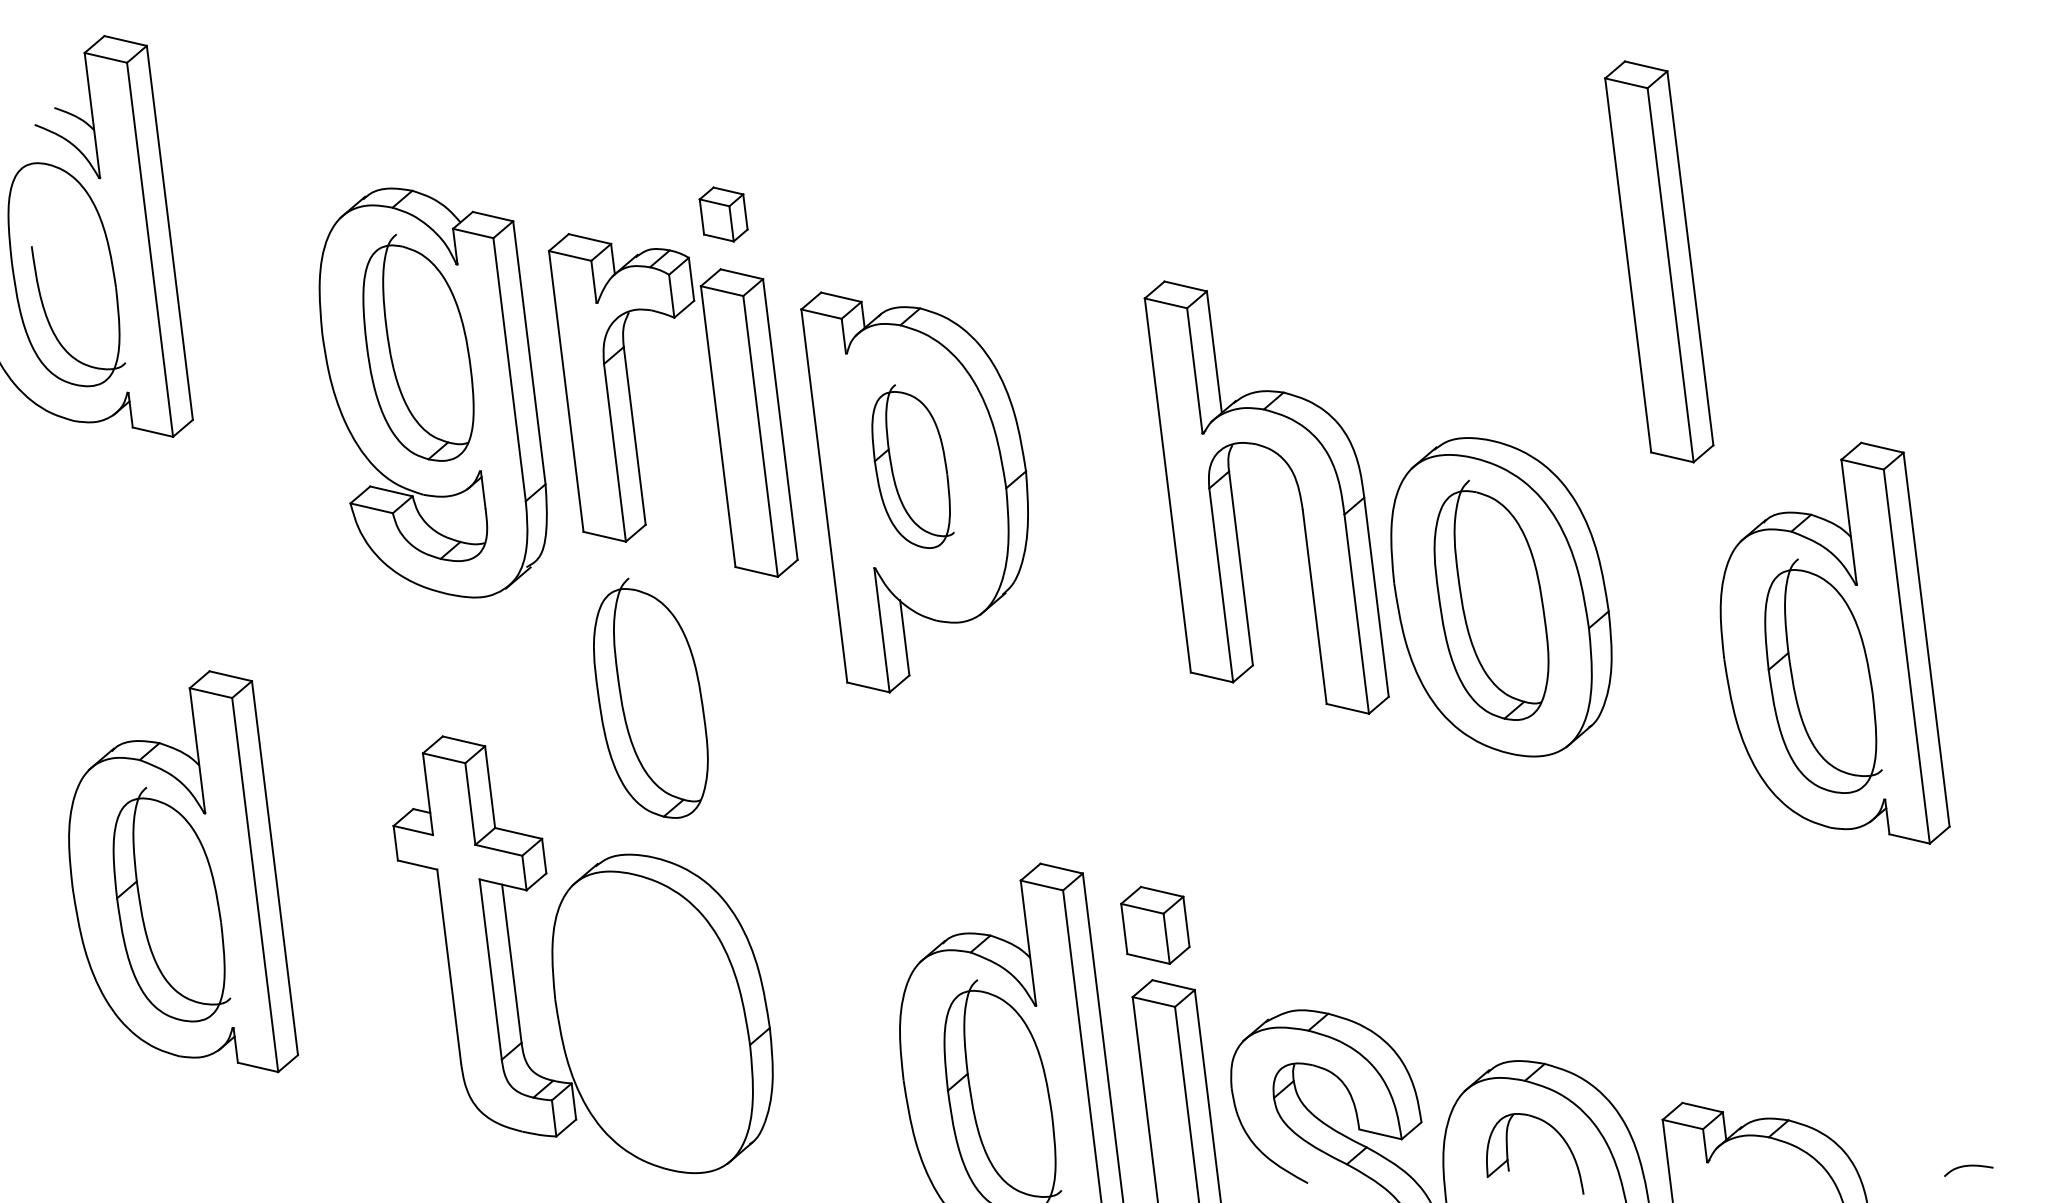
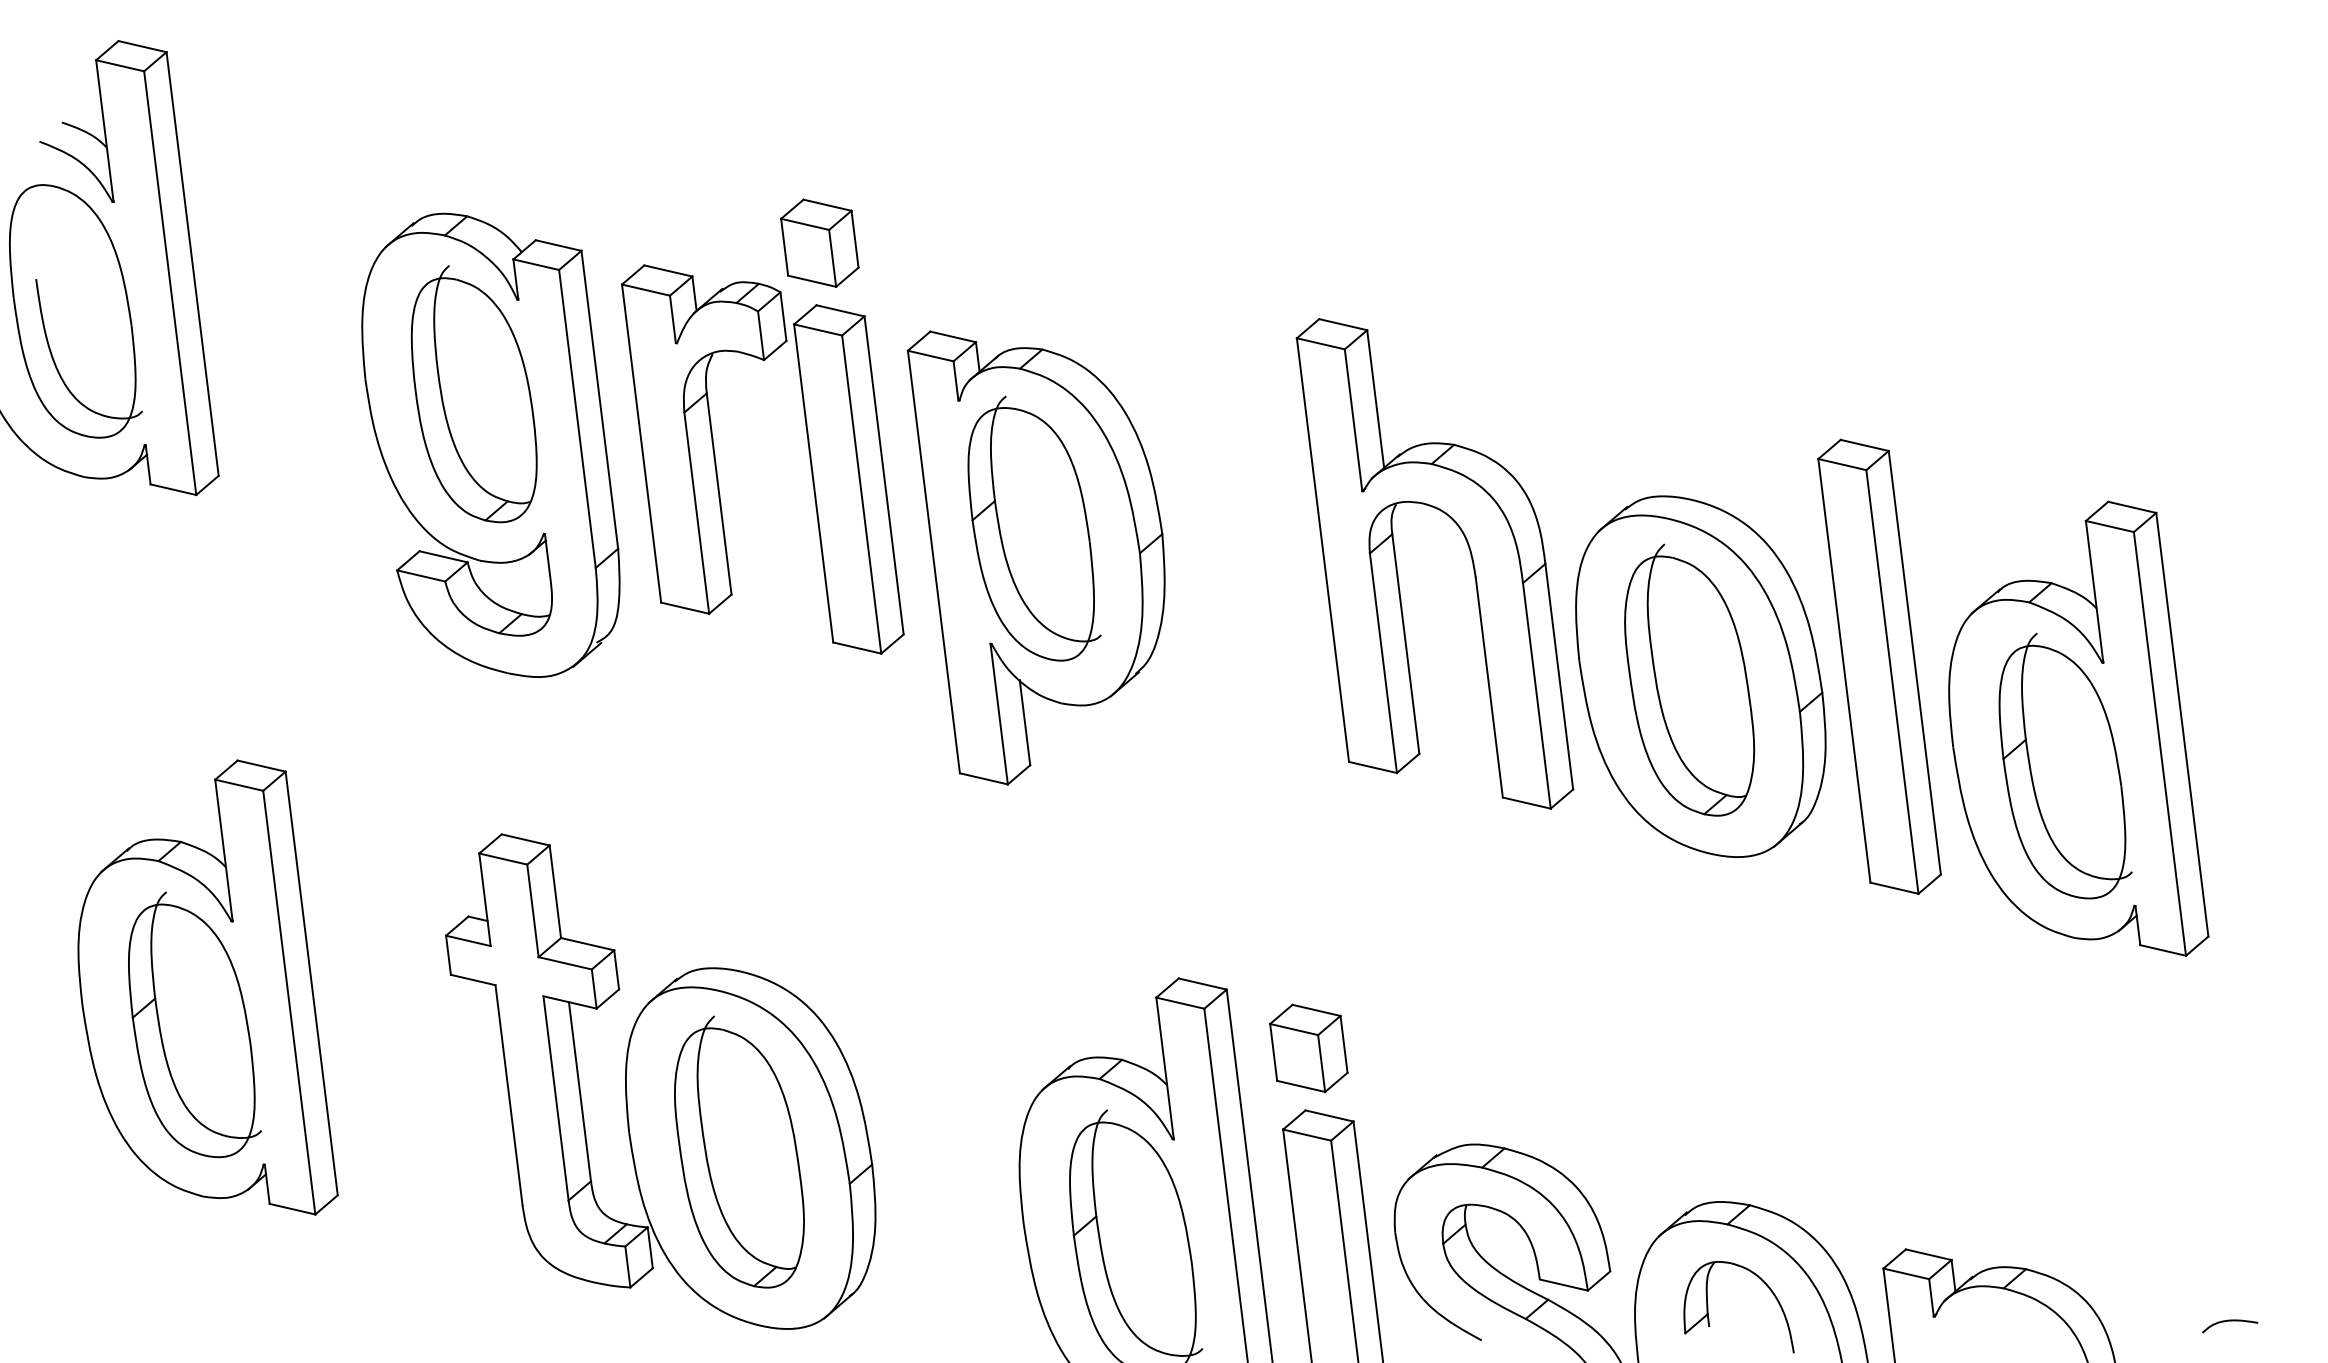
part: (723, 213) -> (819, 242), size x1.43
part: (1659, 261) -> (1879, 666), moved
part: (913, 466) -> (1034, 528), size x1.43
part: (650, 697) -> (739, 1151), moved

